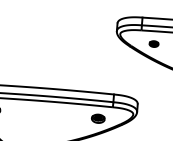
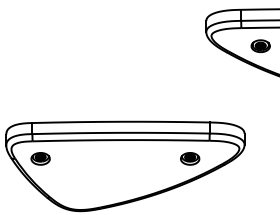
part: (153, 43) -> (260, 45), size x1.43

